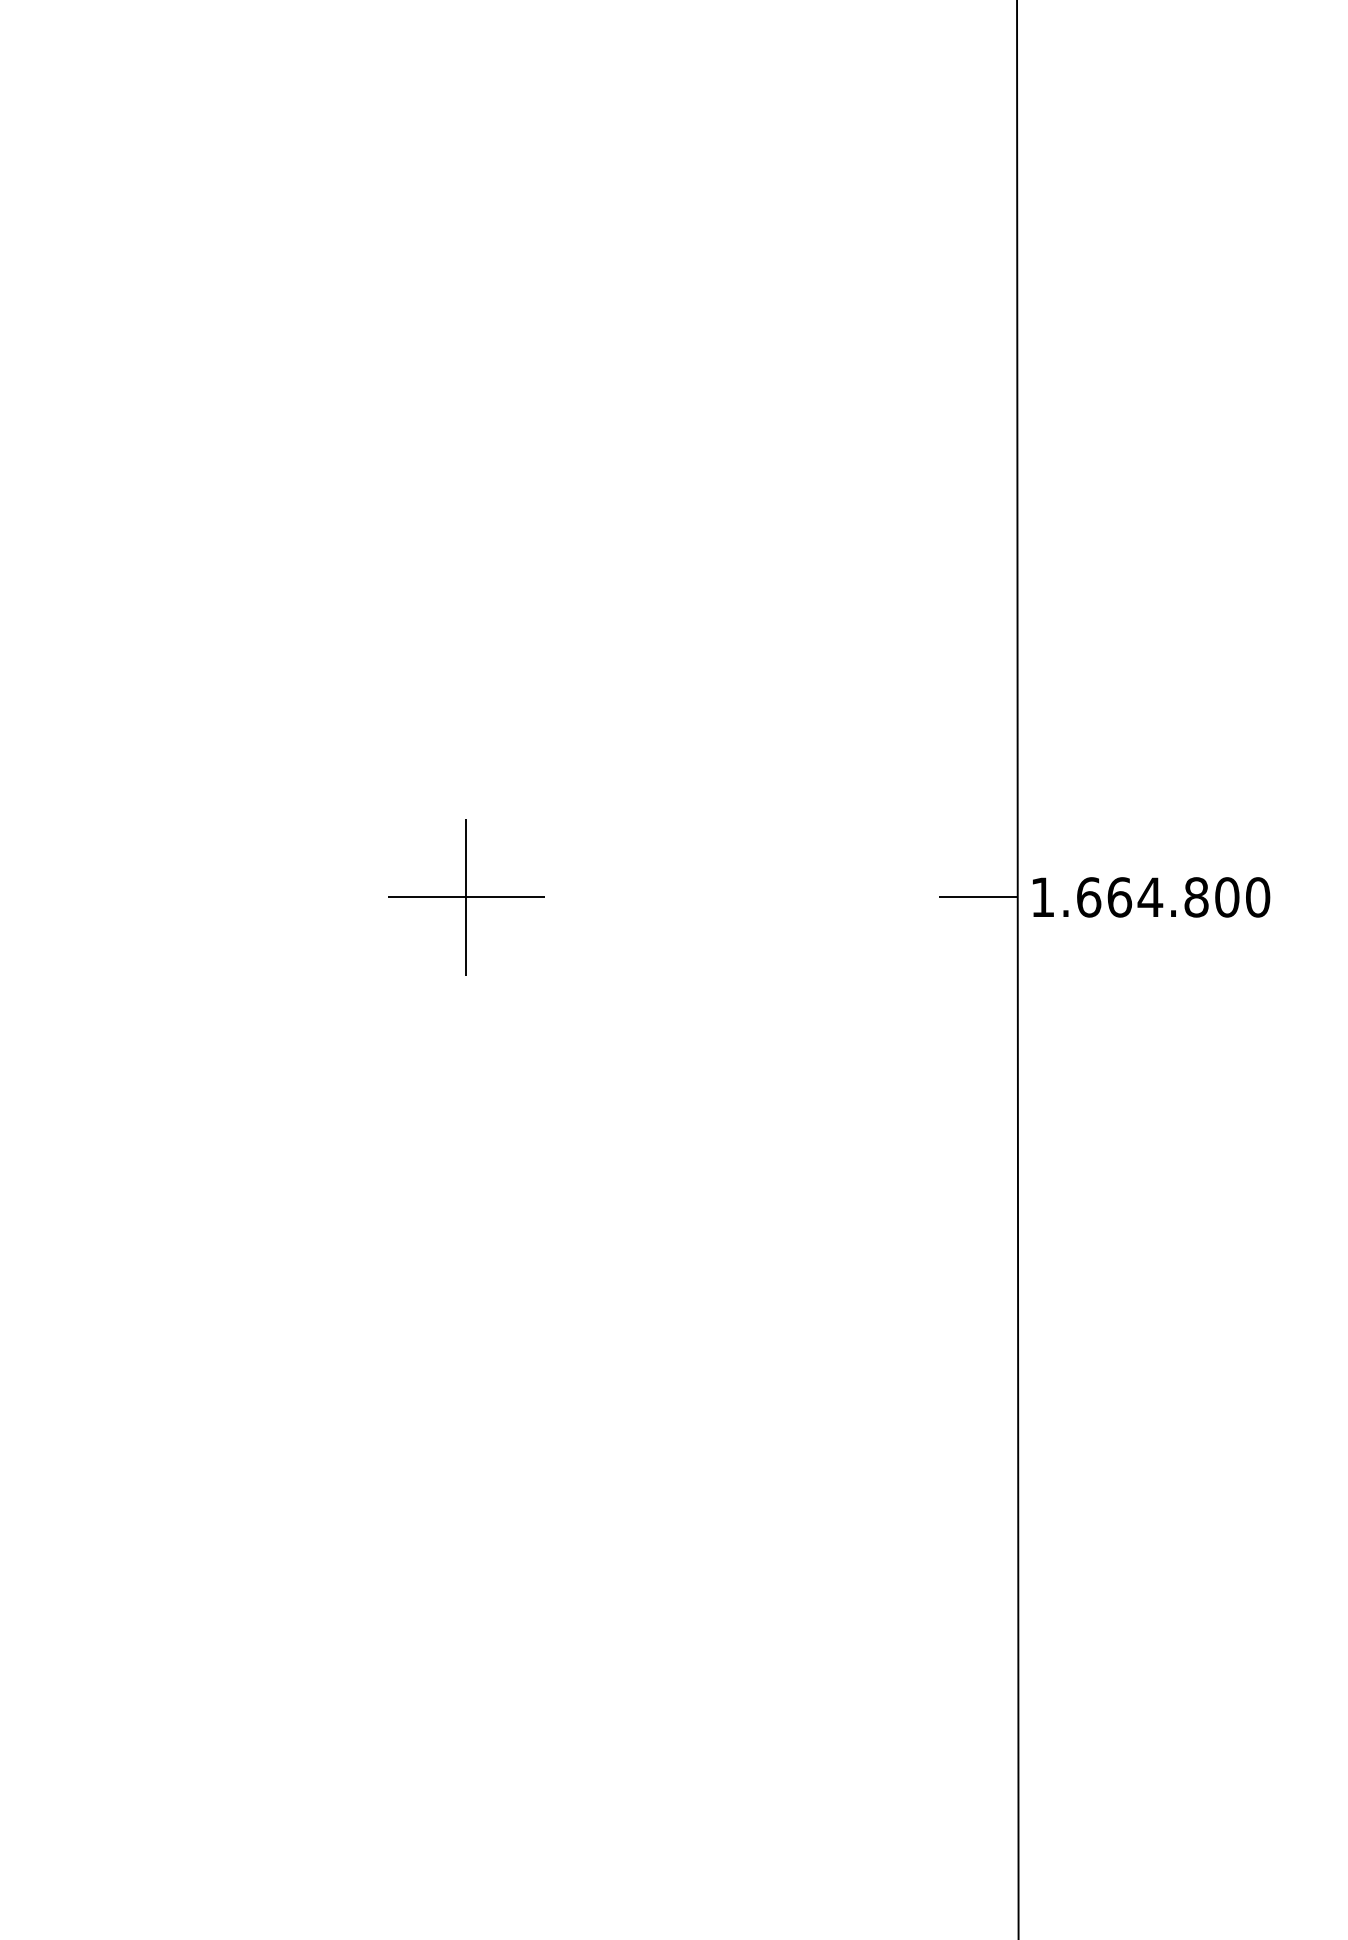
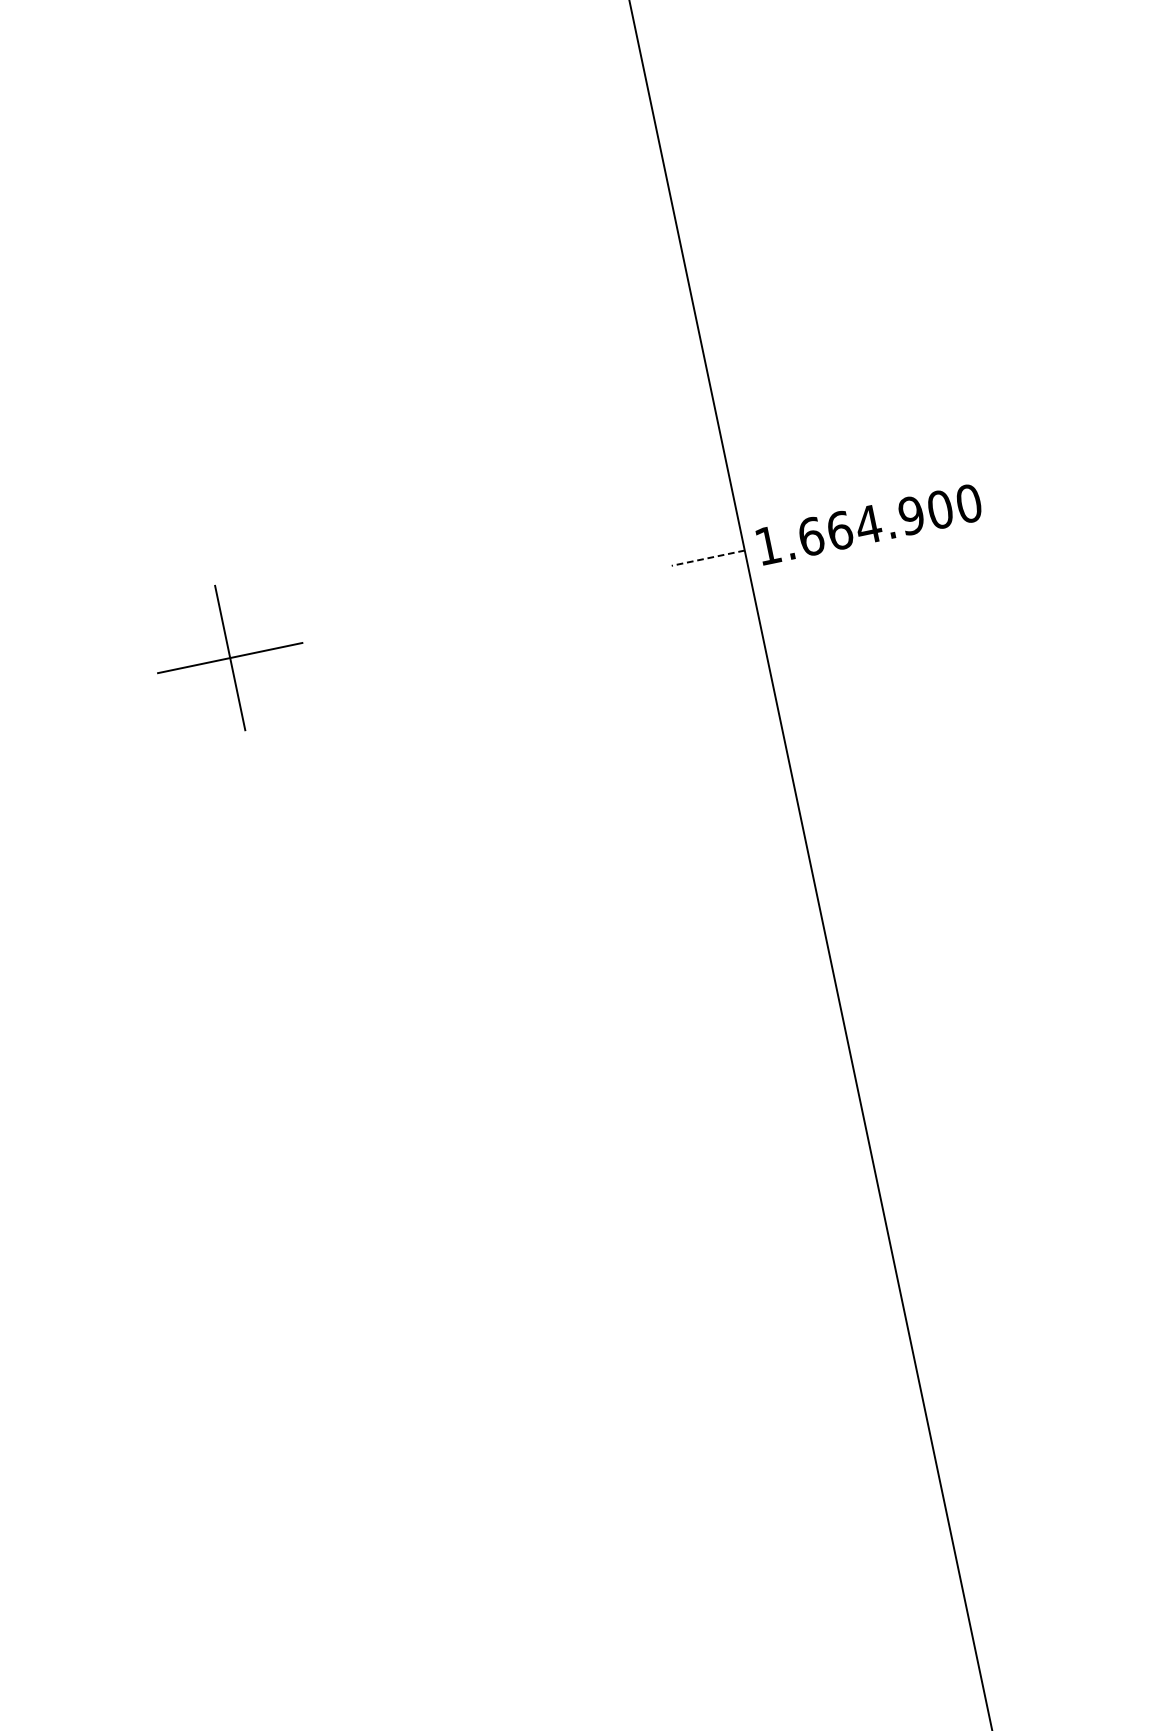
line: (978, 897) -> (708, 558), solid -> dashed
text: (1196, 897) -> (911, 515), 1.664.800 -> 1.664.900

